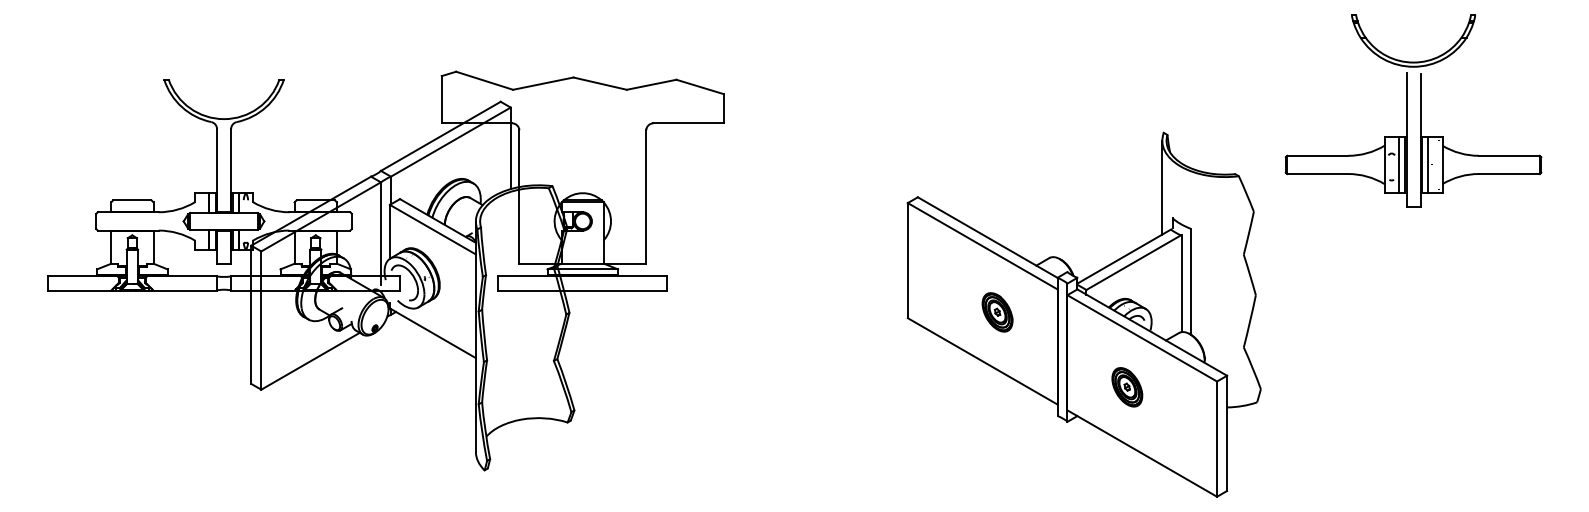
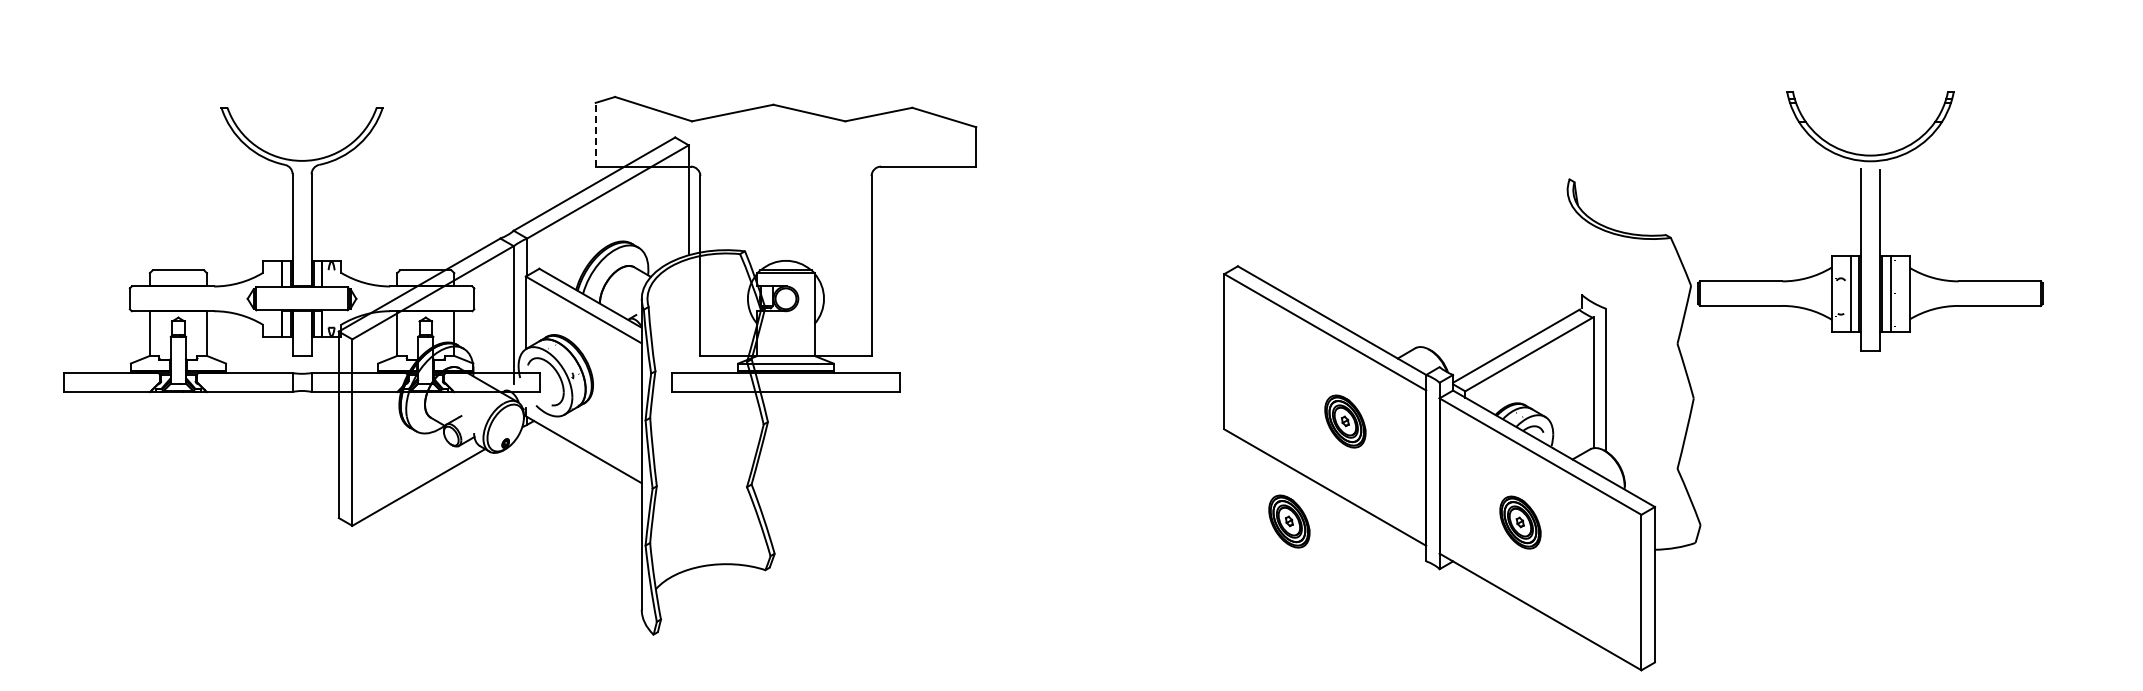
line: (441, 99) -> (595, 134), solid -> dashed
part: (1406, 111) -> (1861, 221), moved
line: (1162, 187) -> (1567, 253), removed
part: (956, 386) -> (1289, 521), added

